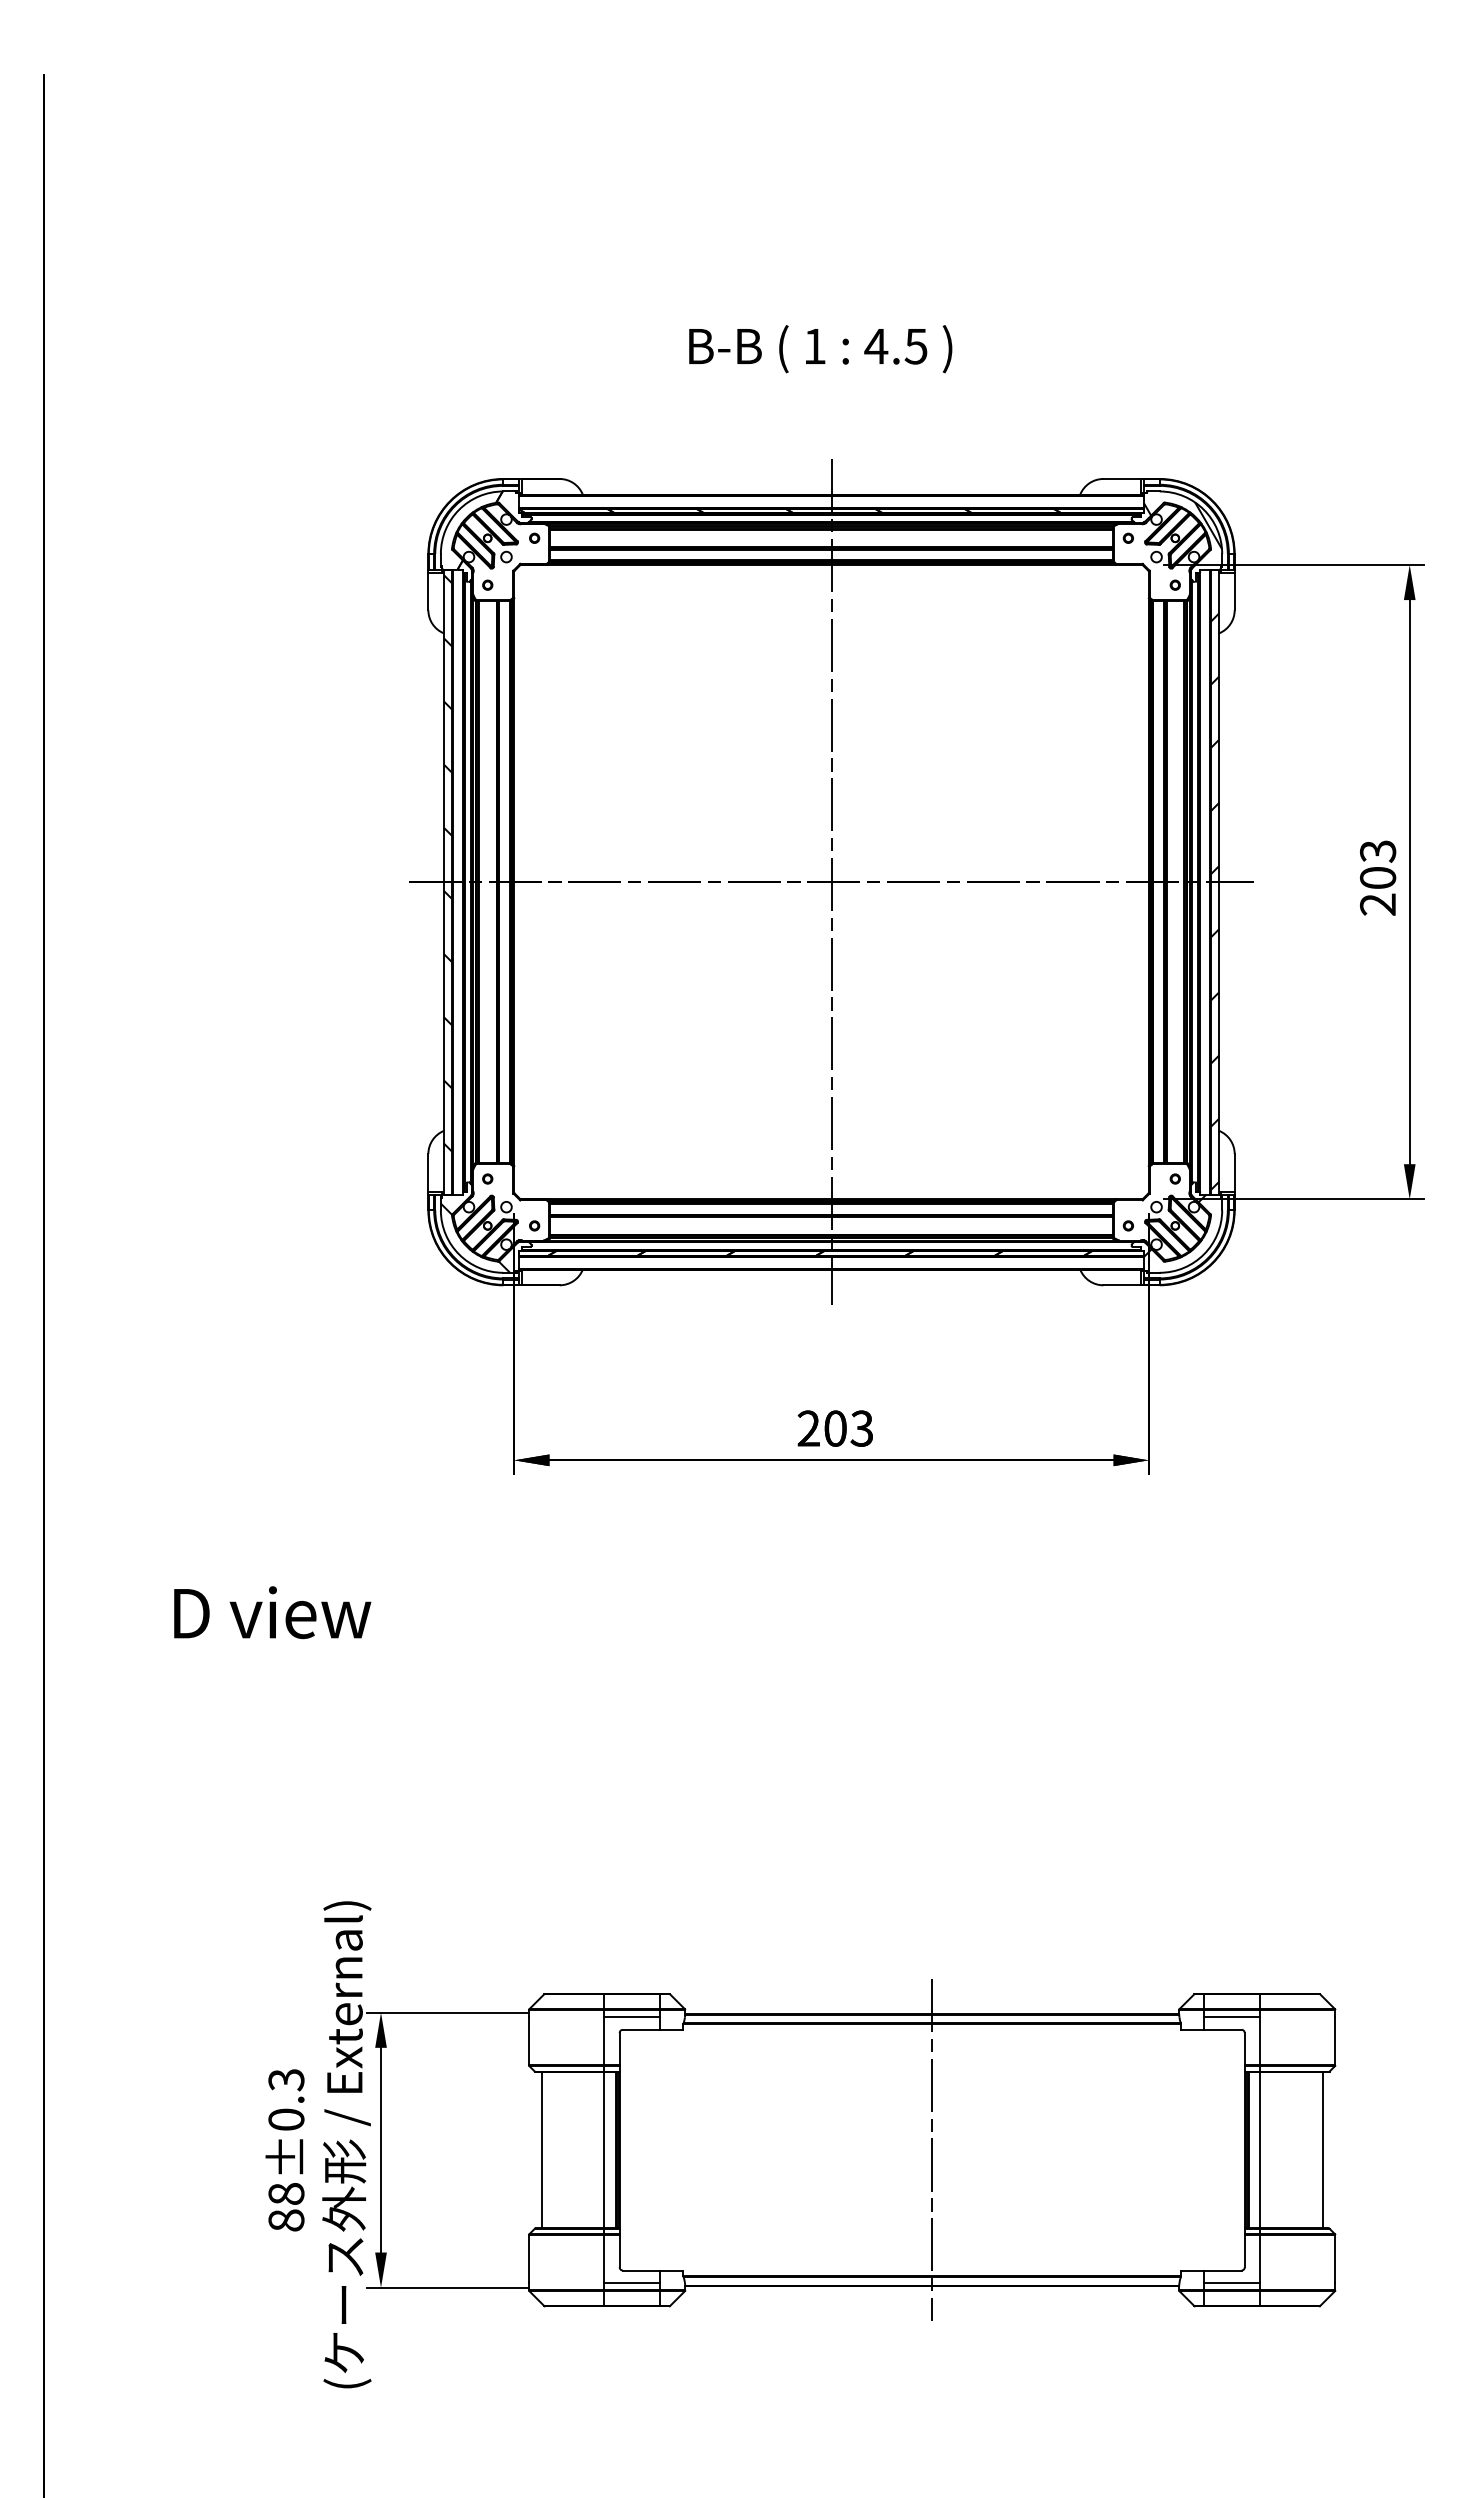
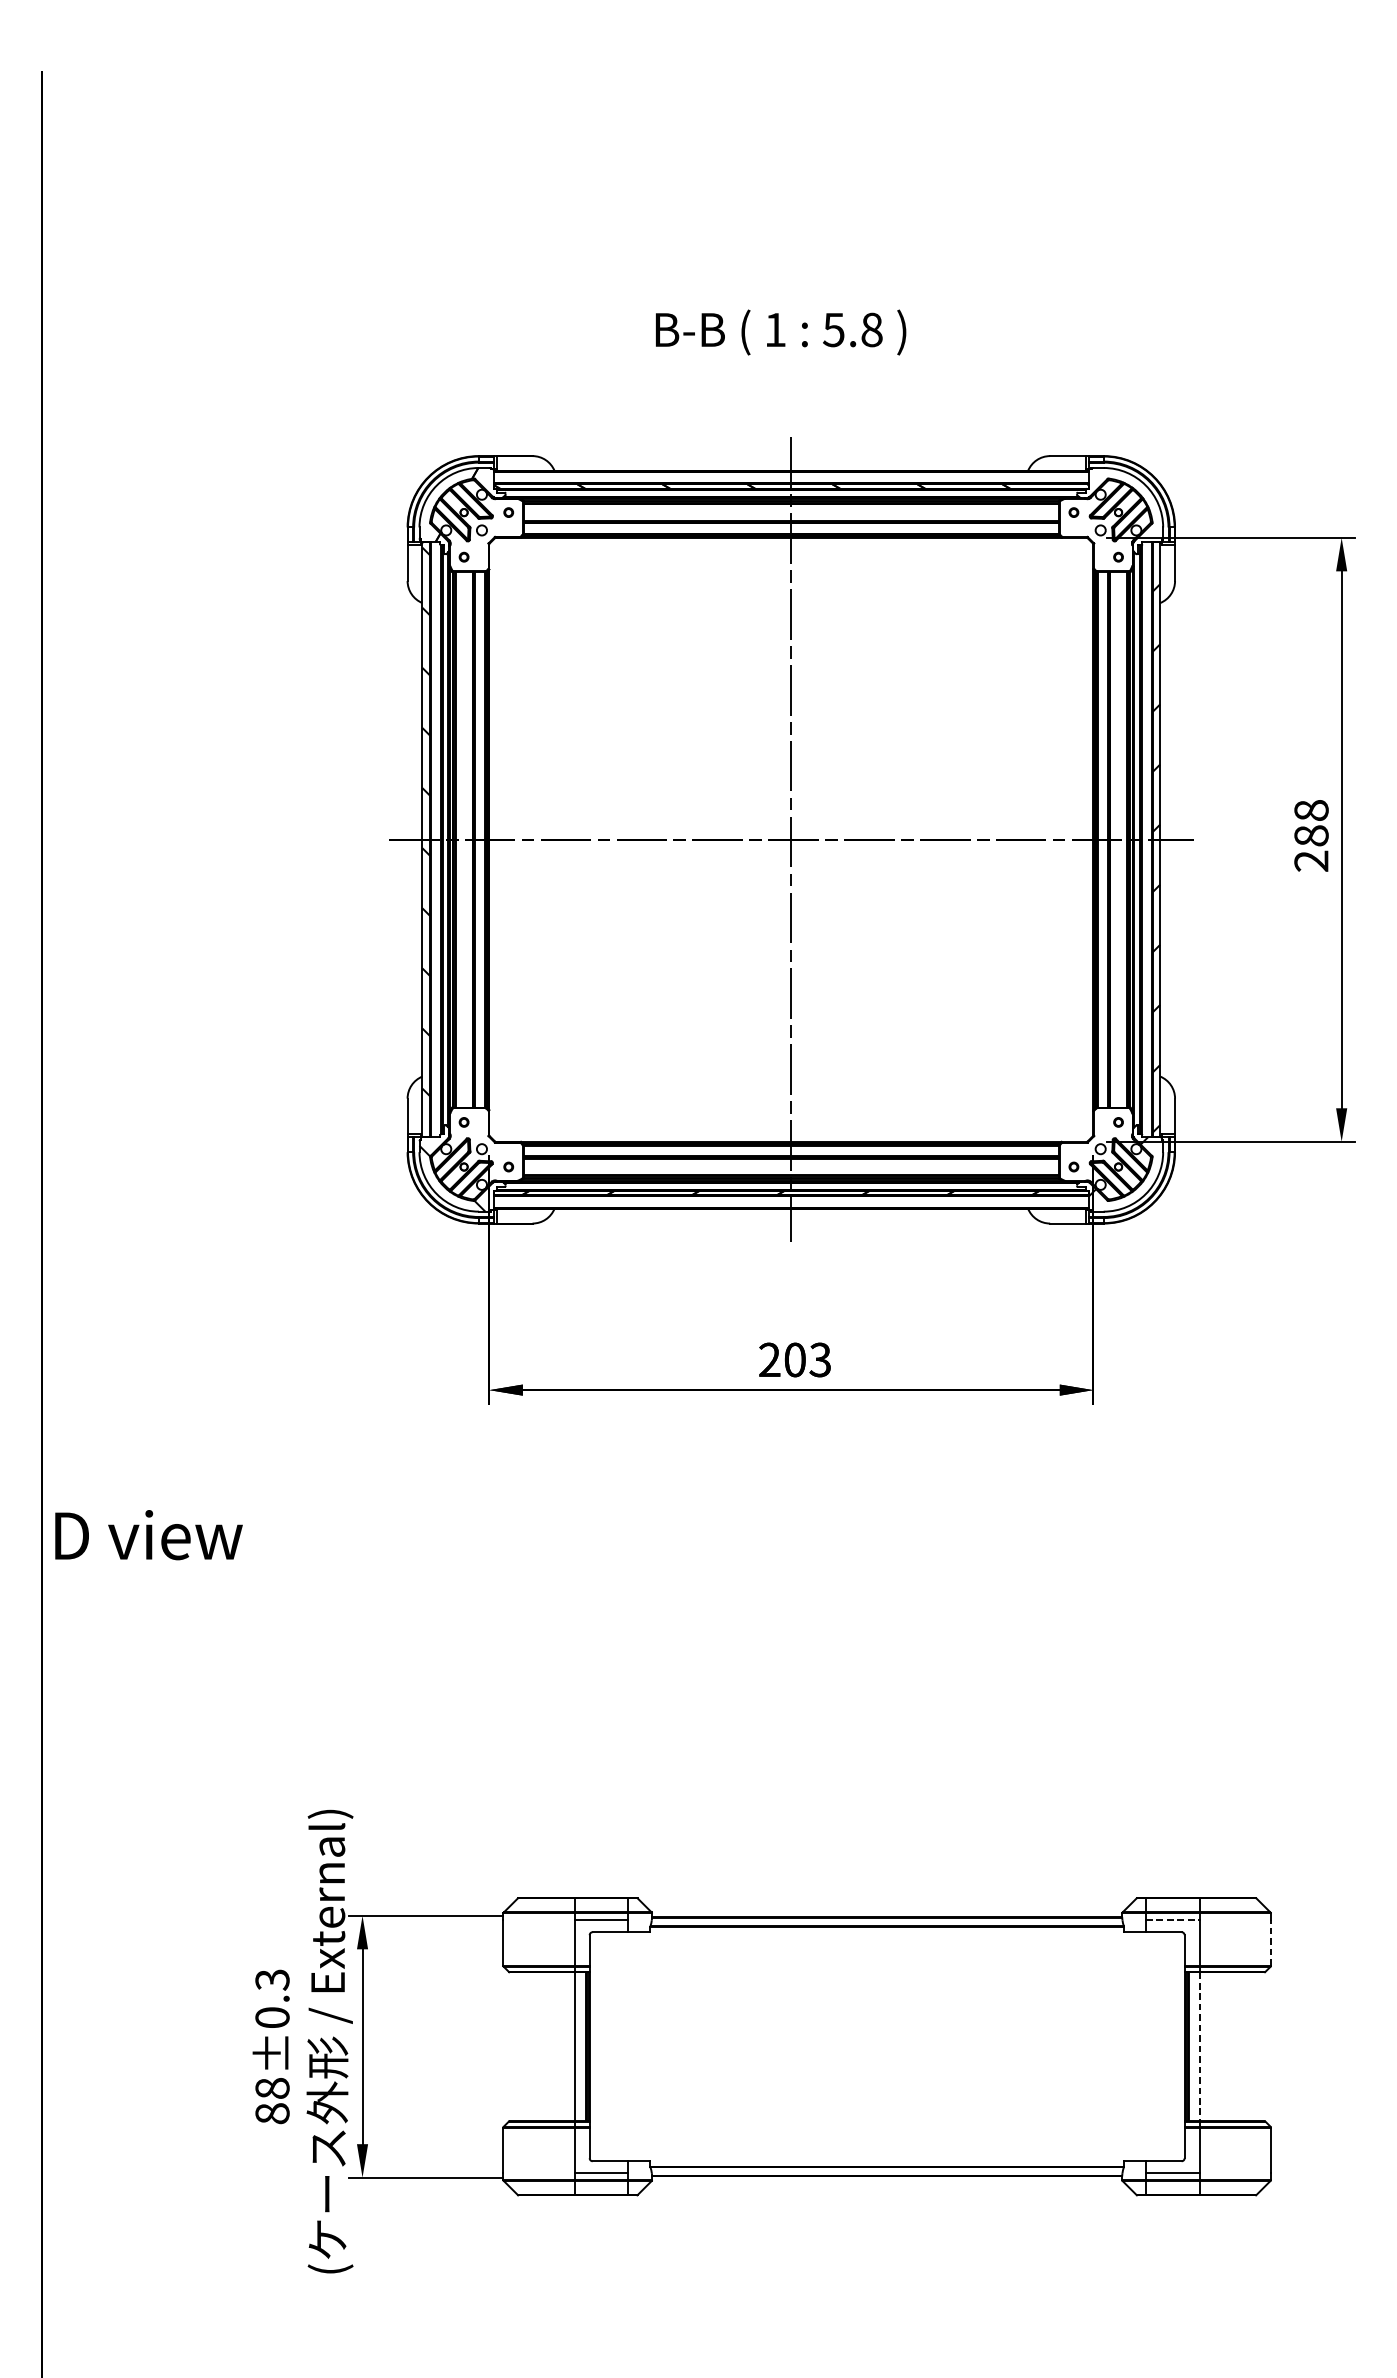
text: (895, 346) -> (852, 330), 4.5 -> 5.8
hatch: (1183, 525) -> (1126, 500), removed
text: (1378, 864) -> (1311, 823), 203 -> 288
text: (272, 1612) -> (148, 1534), moved
line: (1232, 2017) -> (1172, 1920), solid -> dashed
line: (1335, 2041) -> (1271, 1943), solid -> dashed
line: (541, 2150) -> (515, 2047), removed
line: (932, 2150) -> (887, 2047), removed
line: (1260, 2150) -> (1199, 2047), solid -> dashed
line: (1322, 2150) -> (1258, 2047), removed

